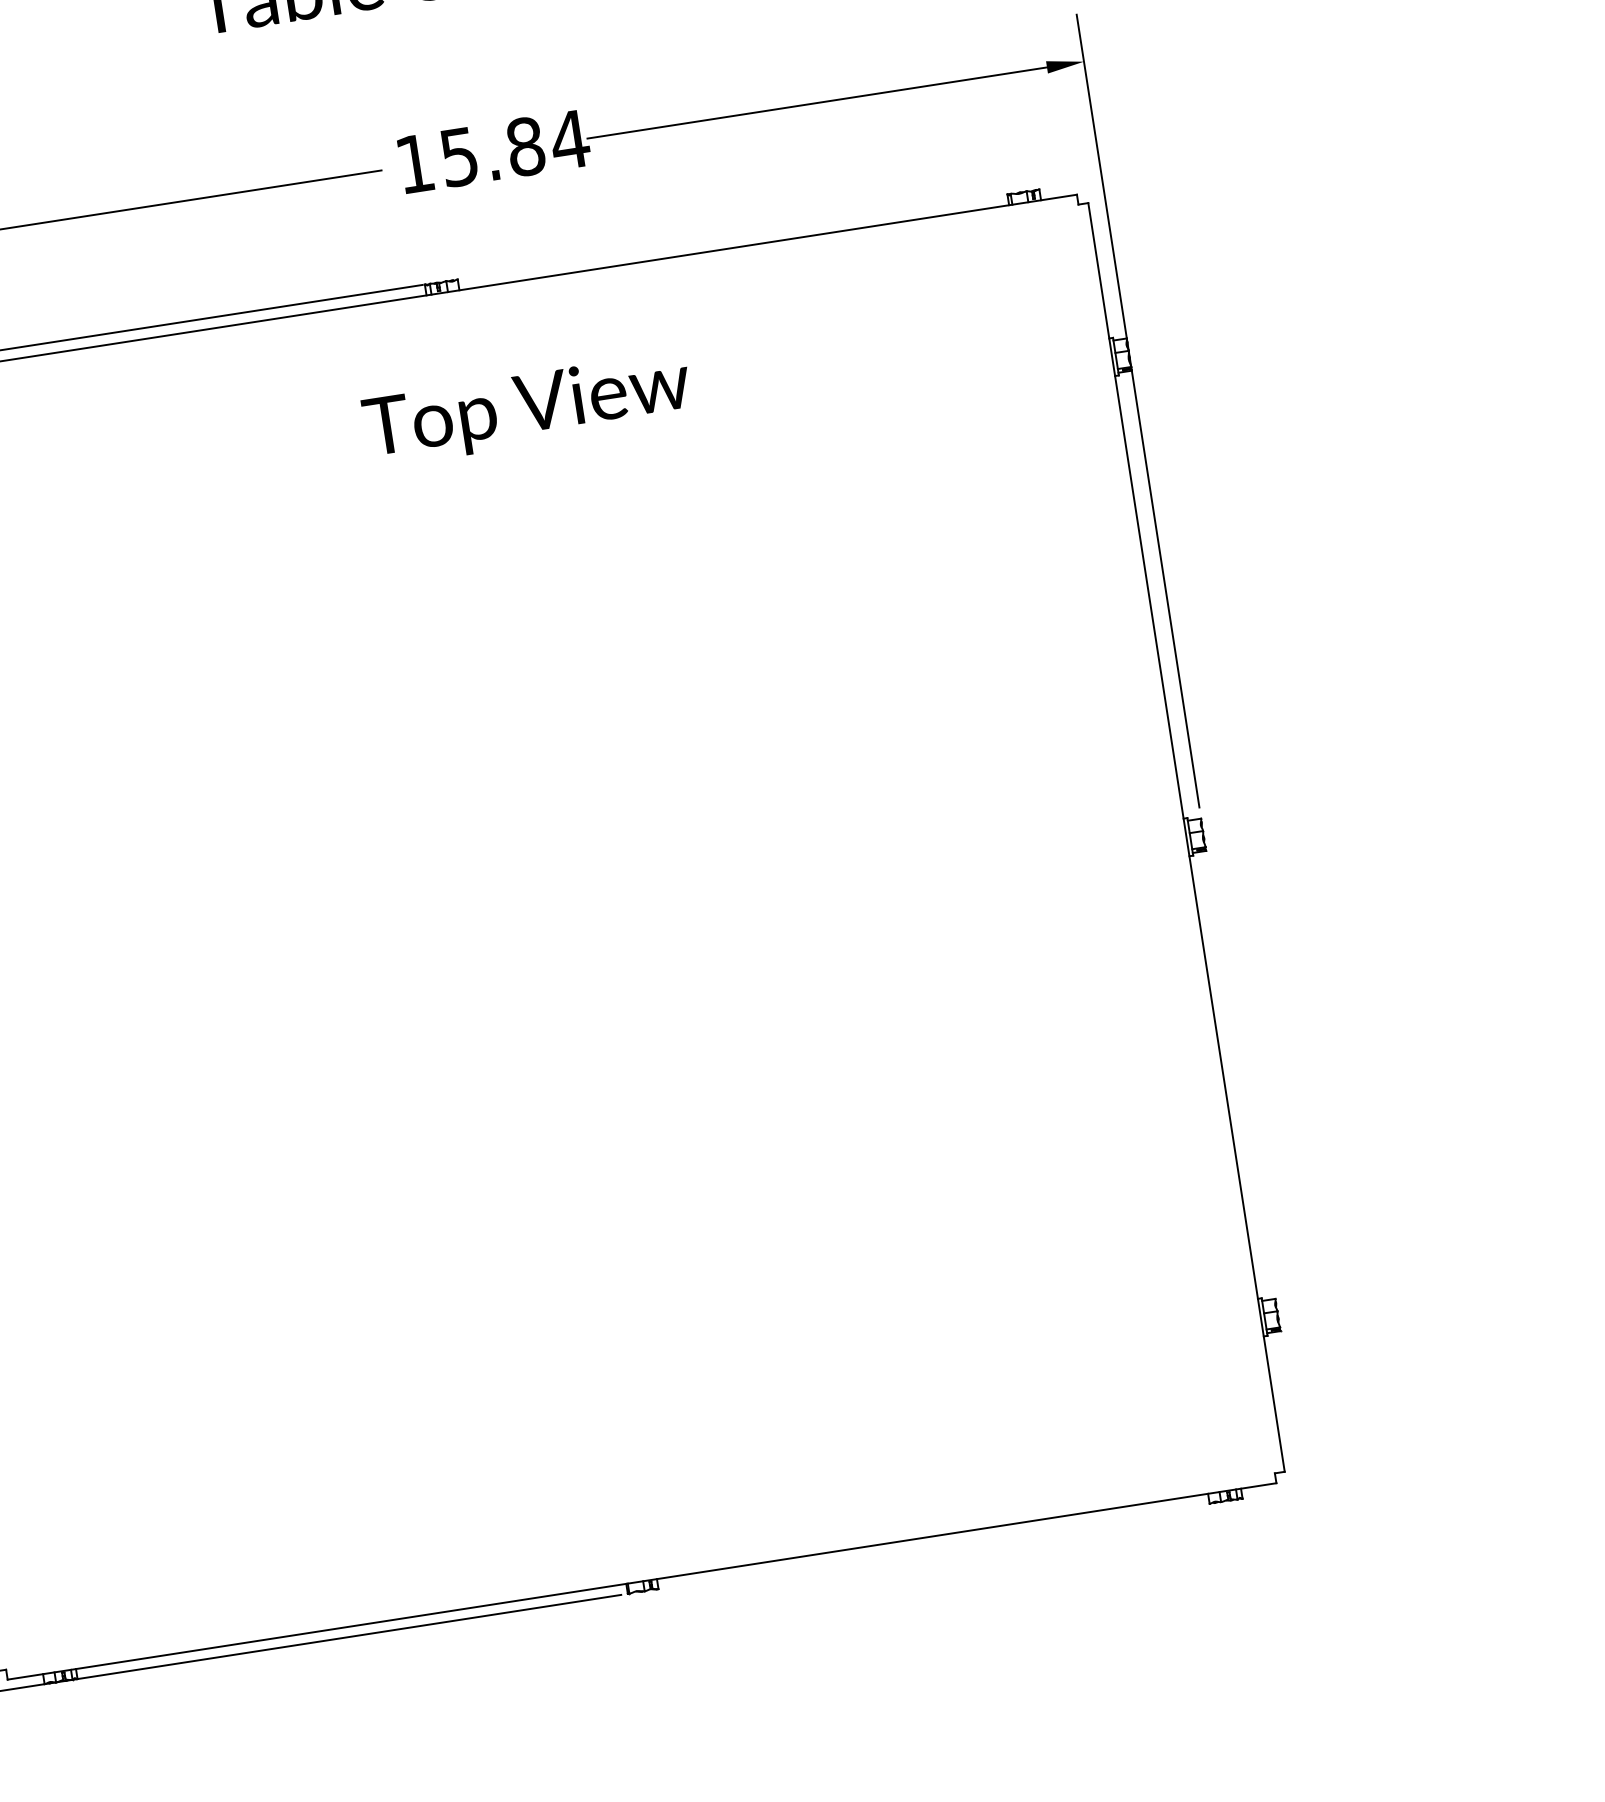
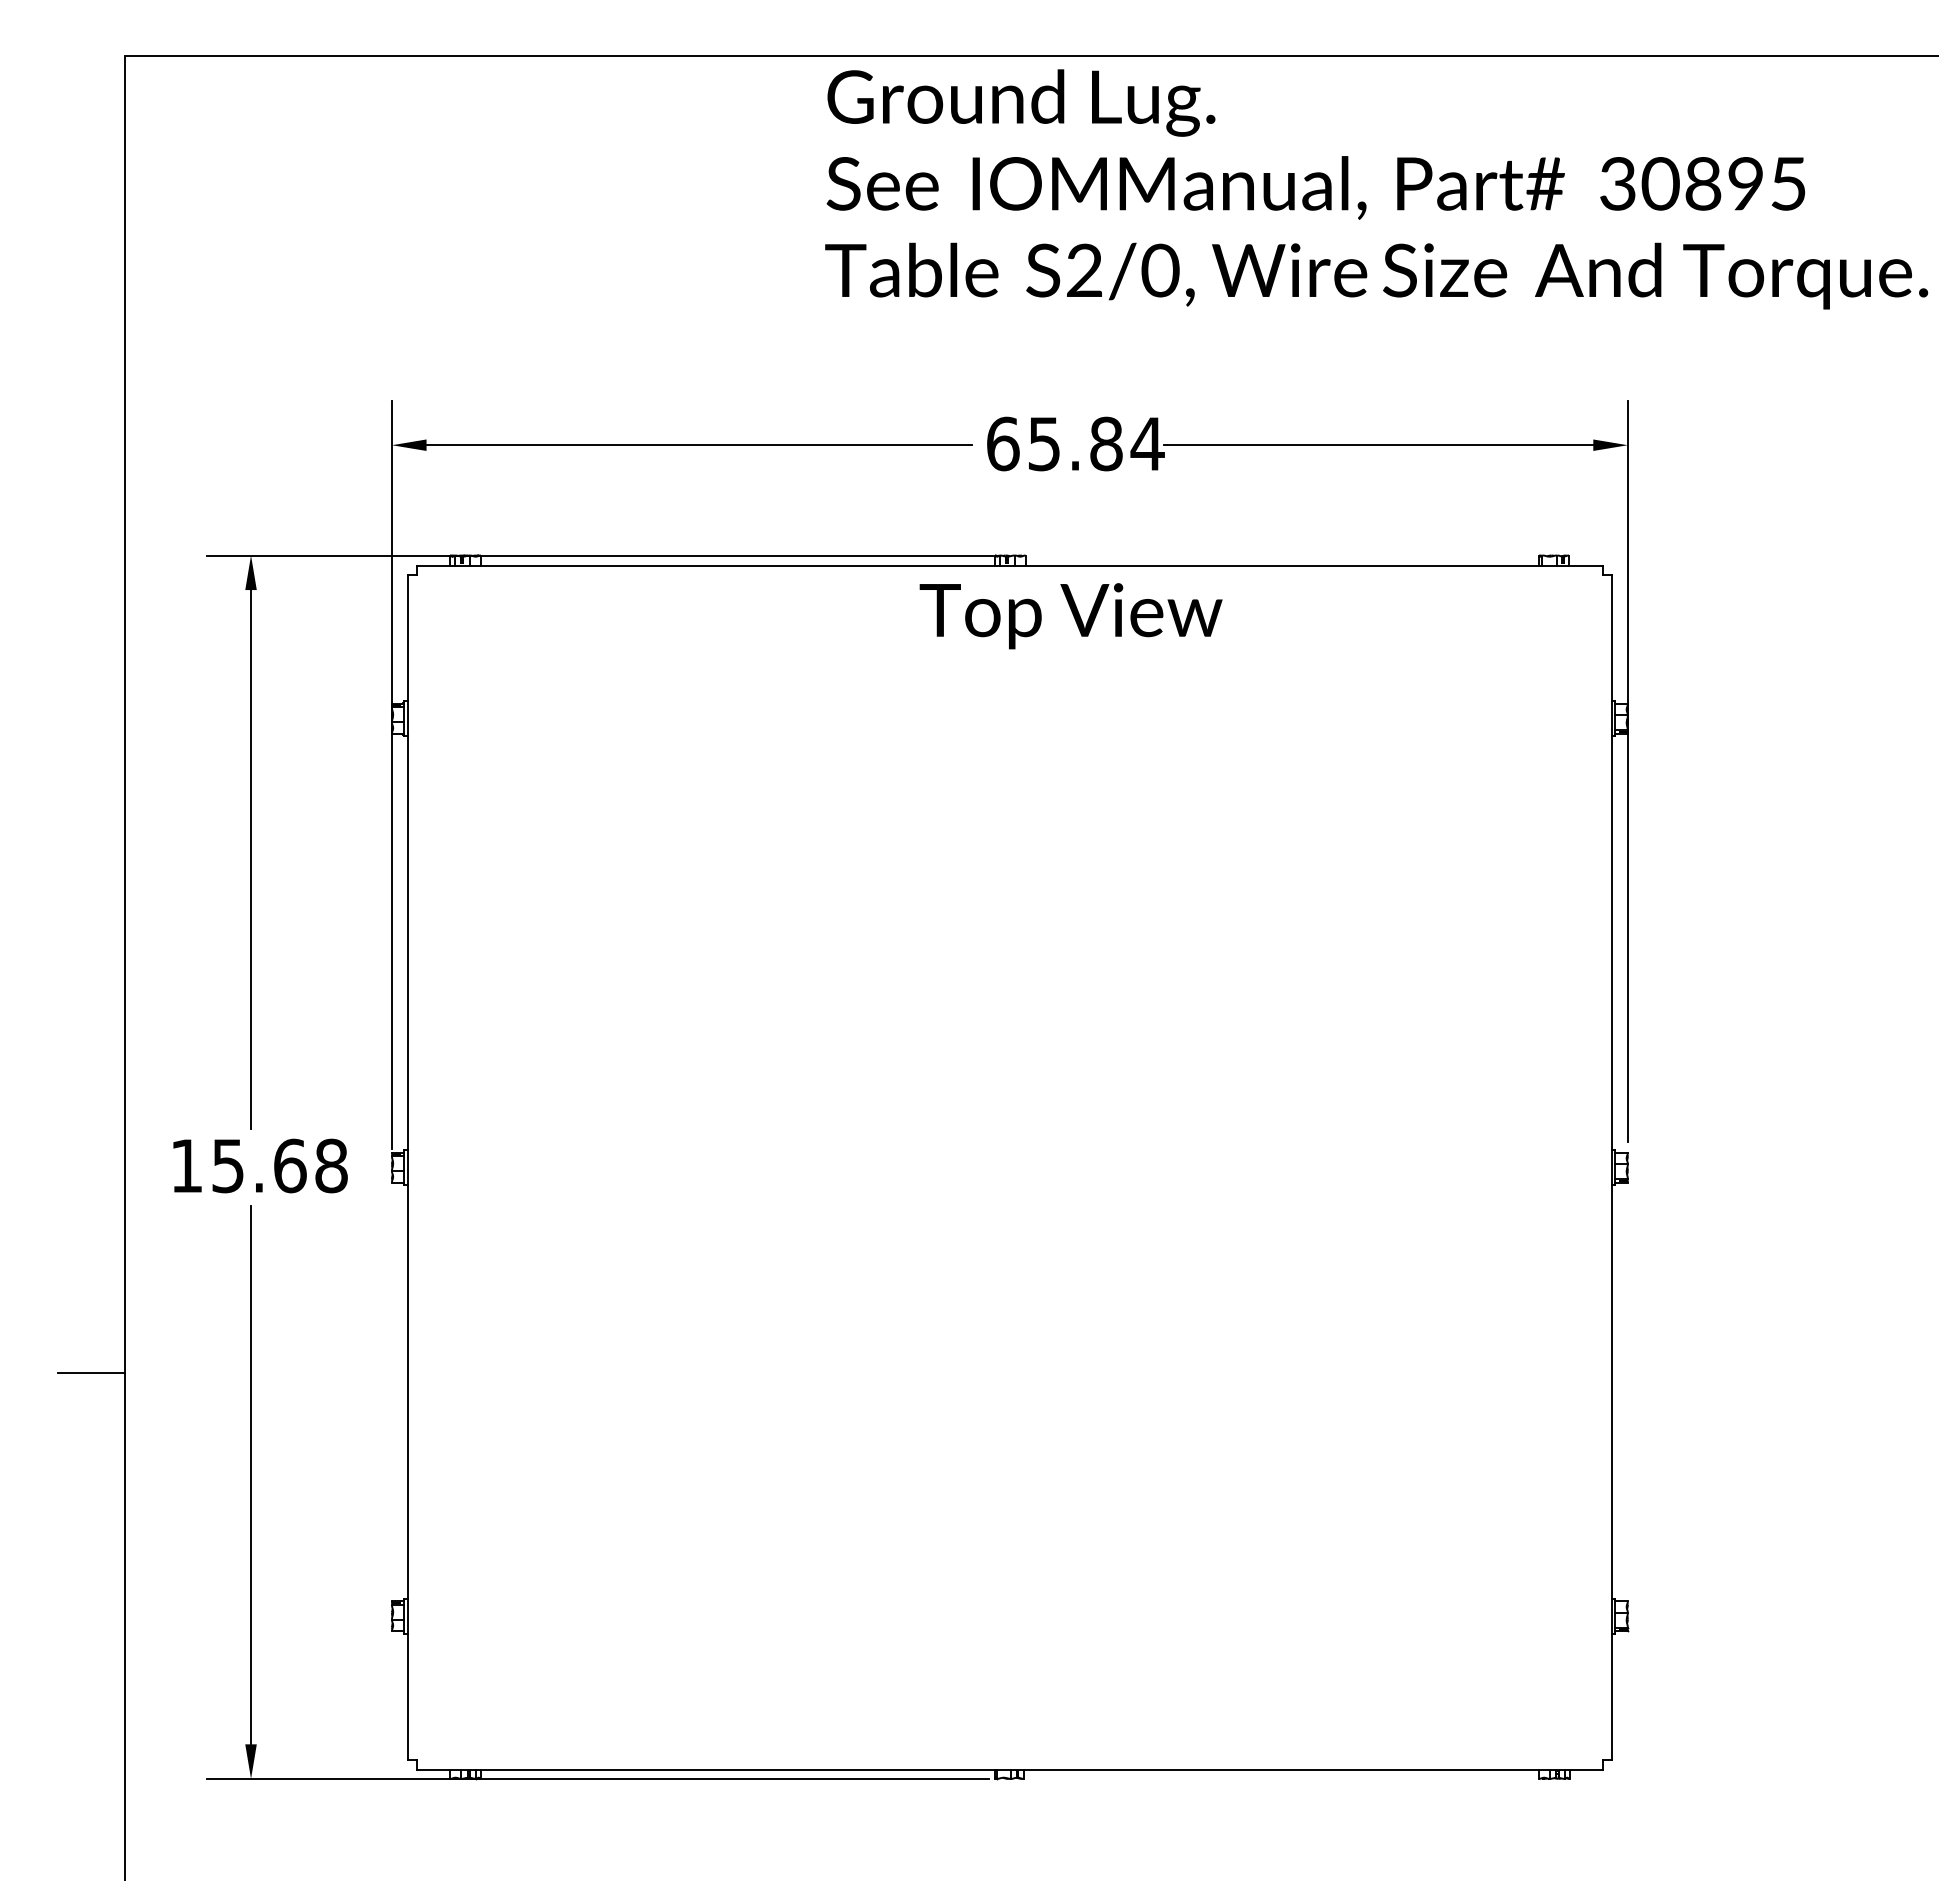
text: (415, 163) -> (1003, 443), 15.84 -> 65.84
text: (527, 410) -> (1070, 616), moved

